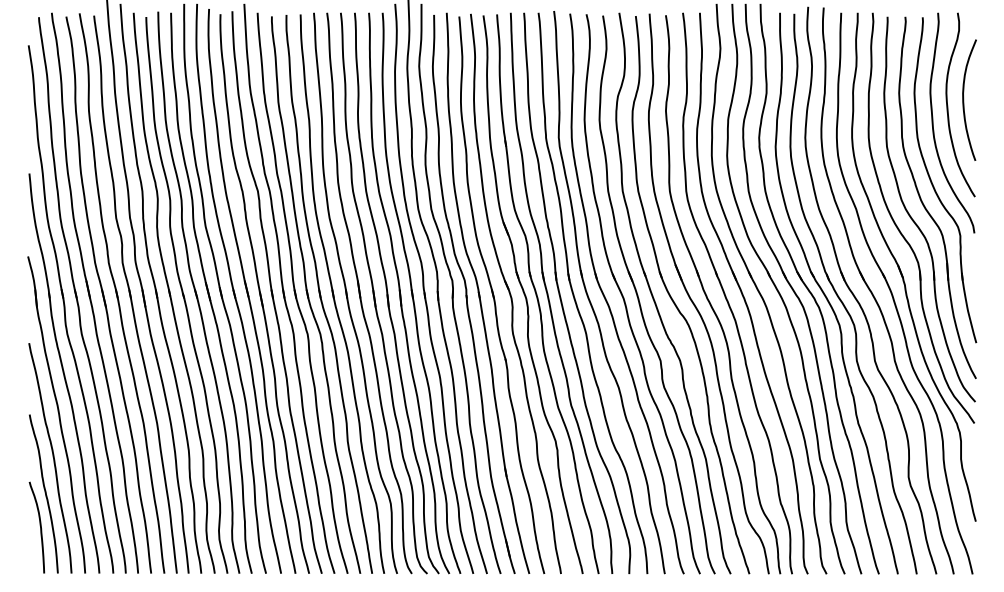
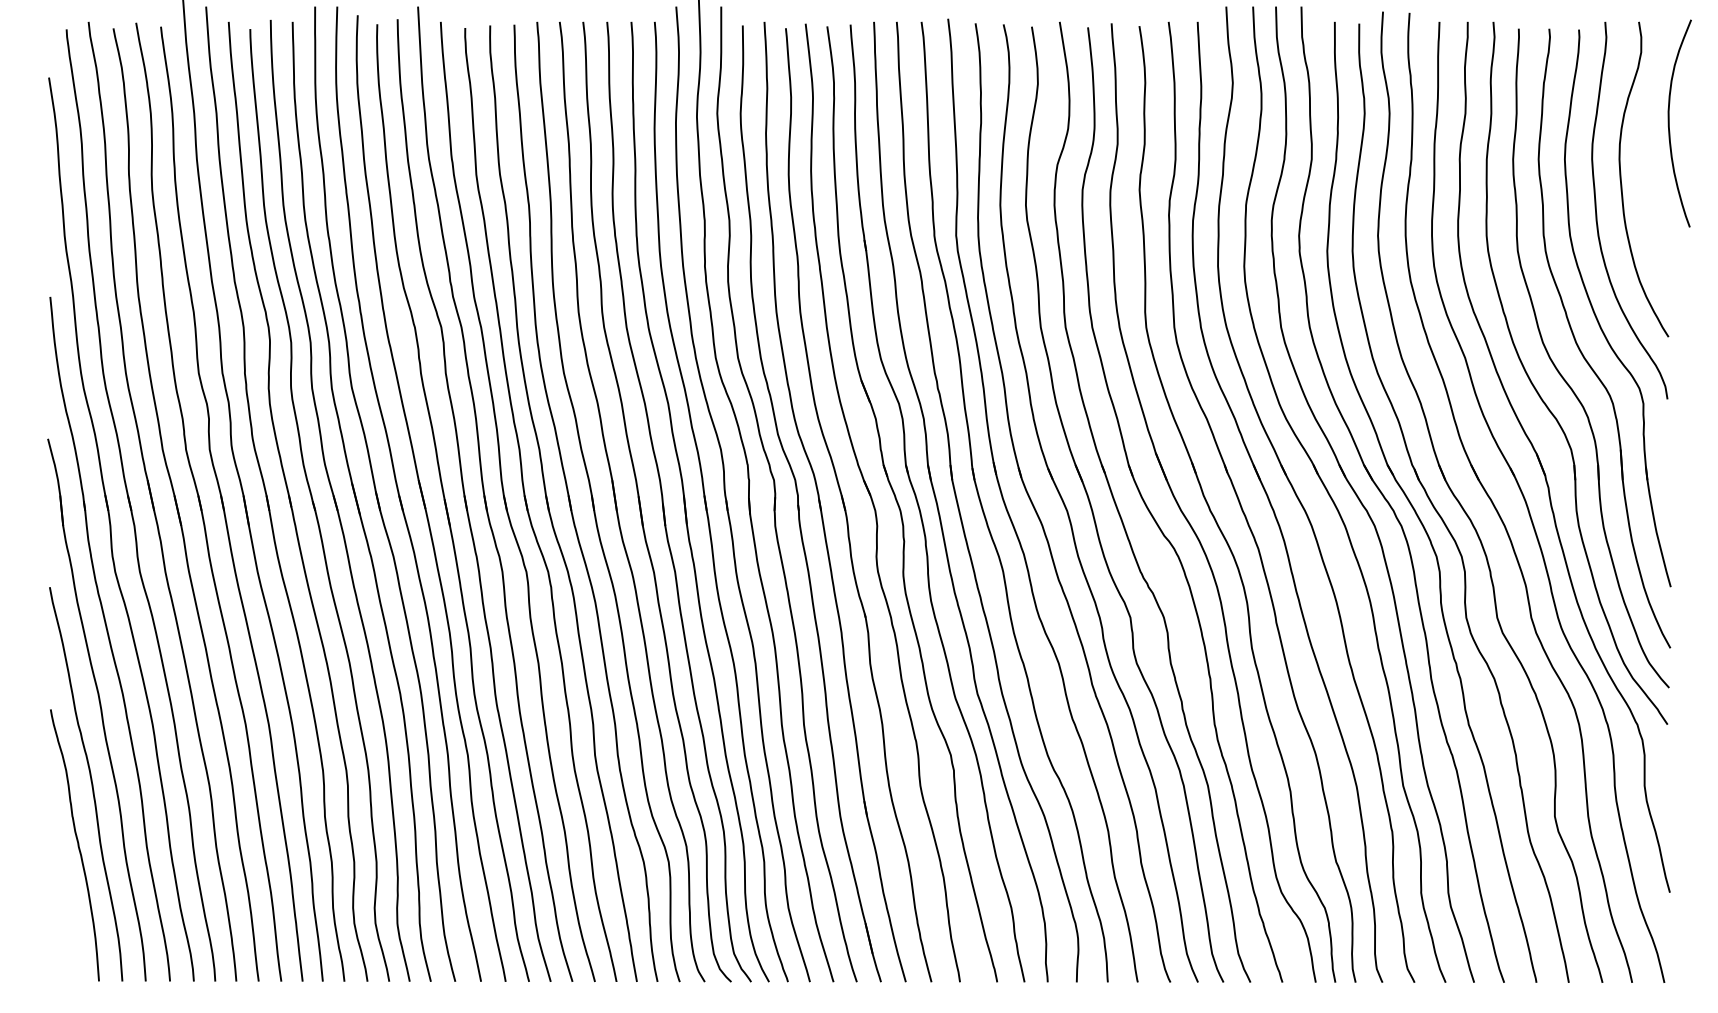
curve: (964, 99) -> (1671, 122), moved
curve: (39, 525) -> (67, 899), removed

